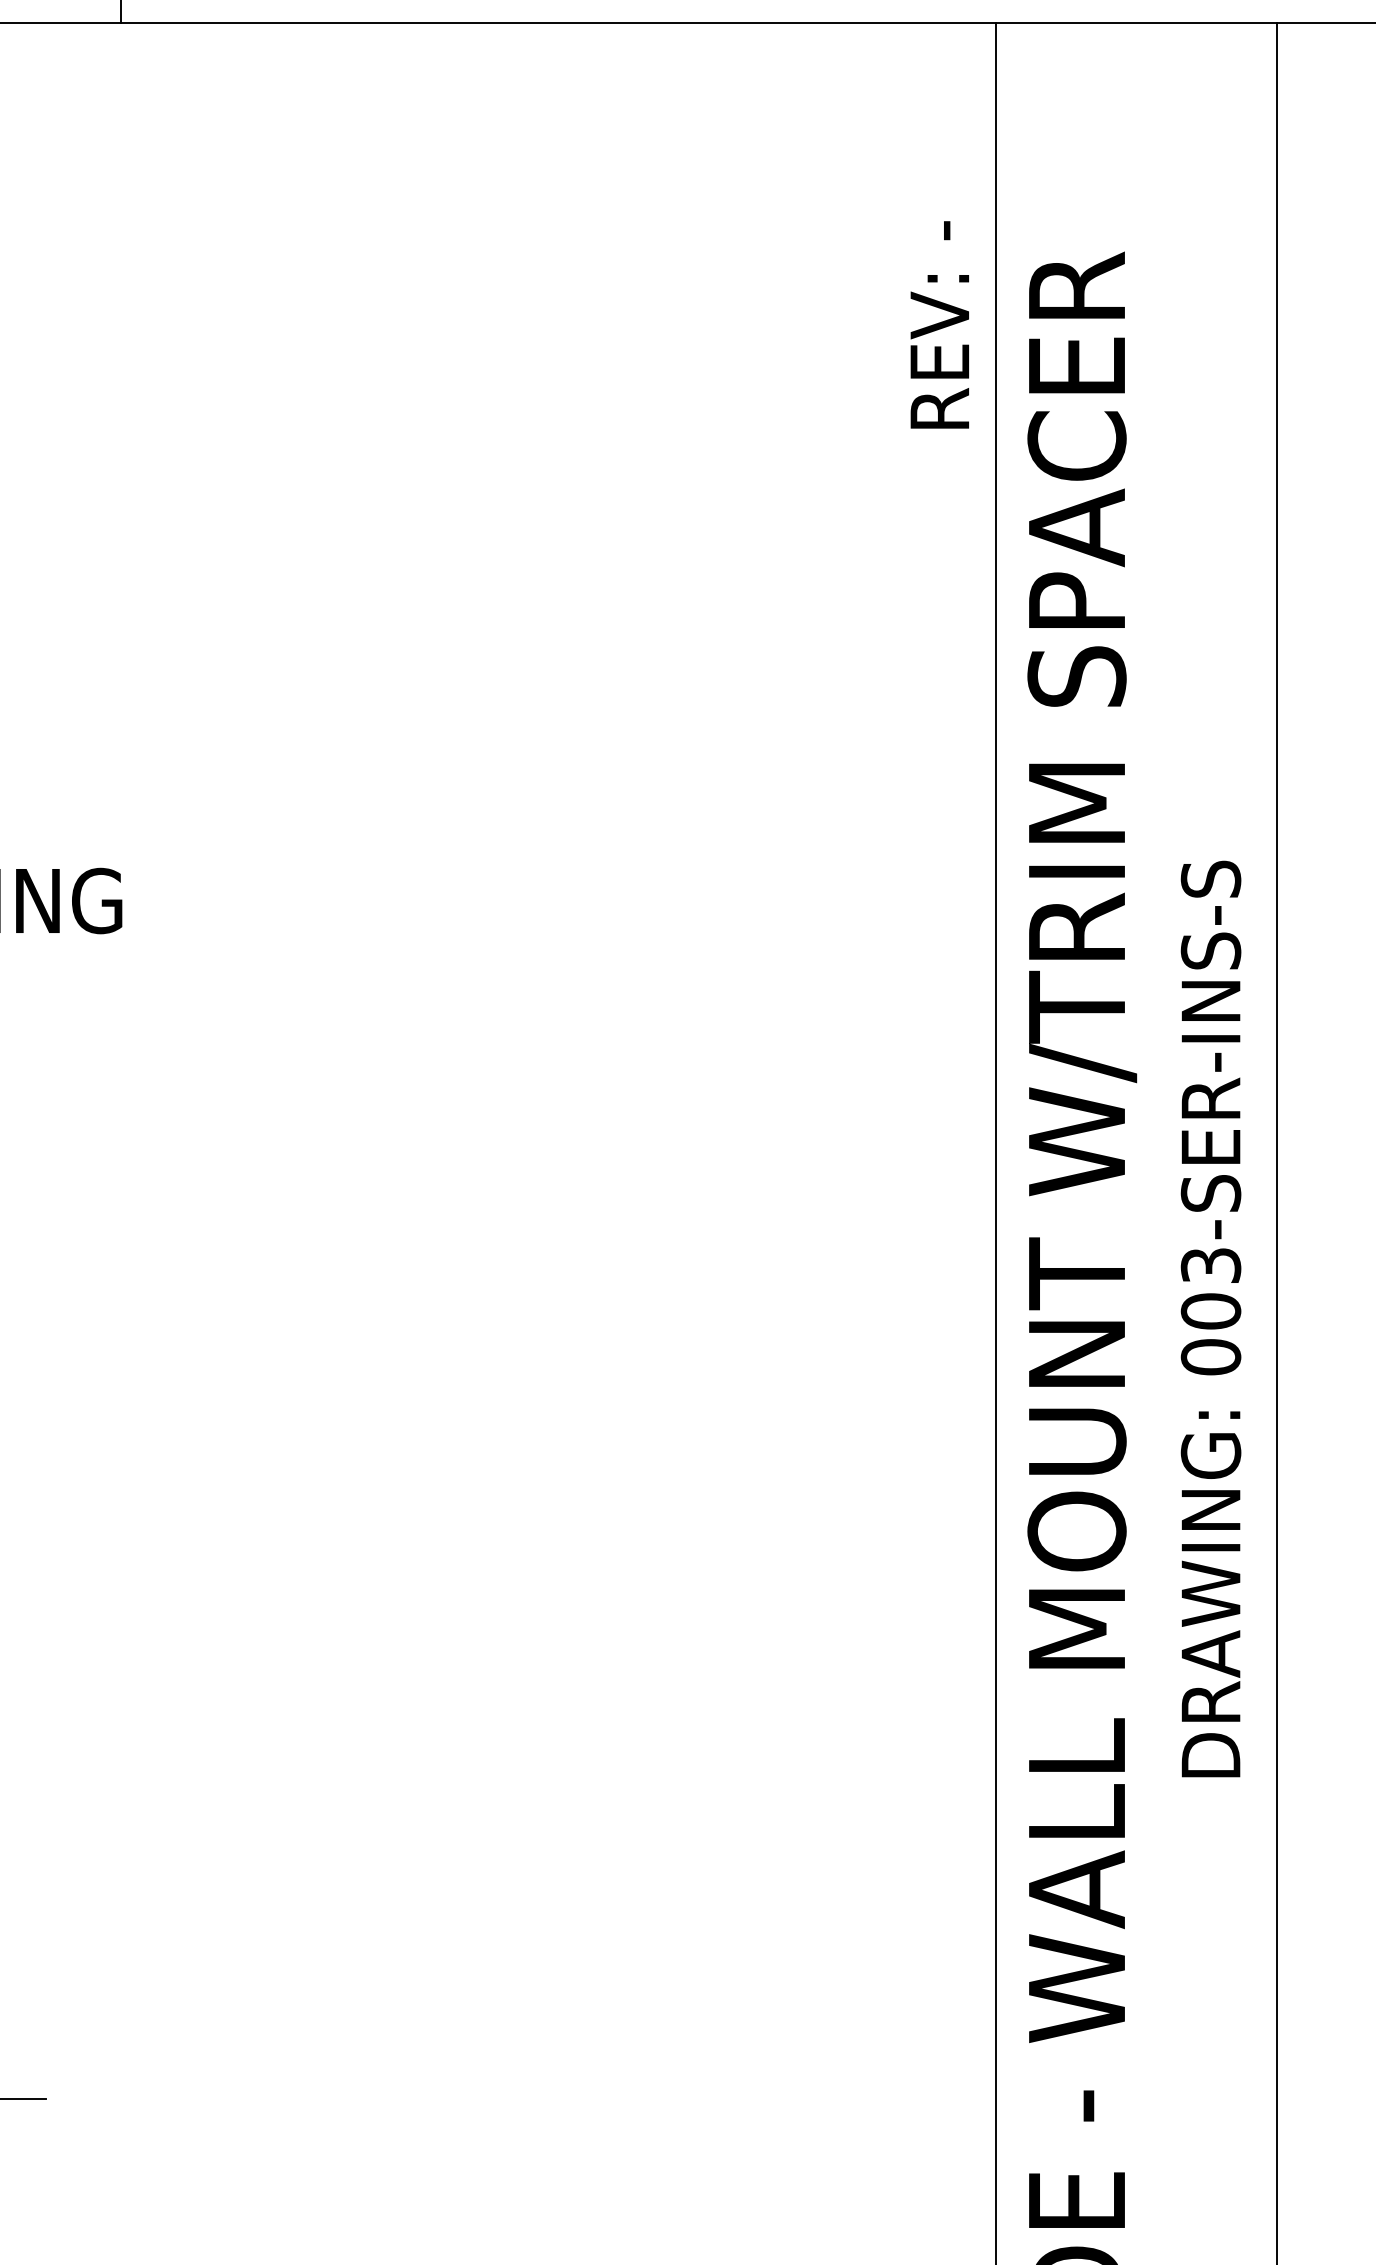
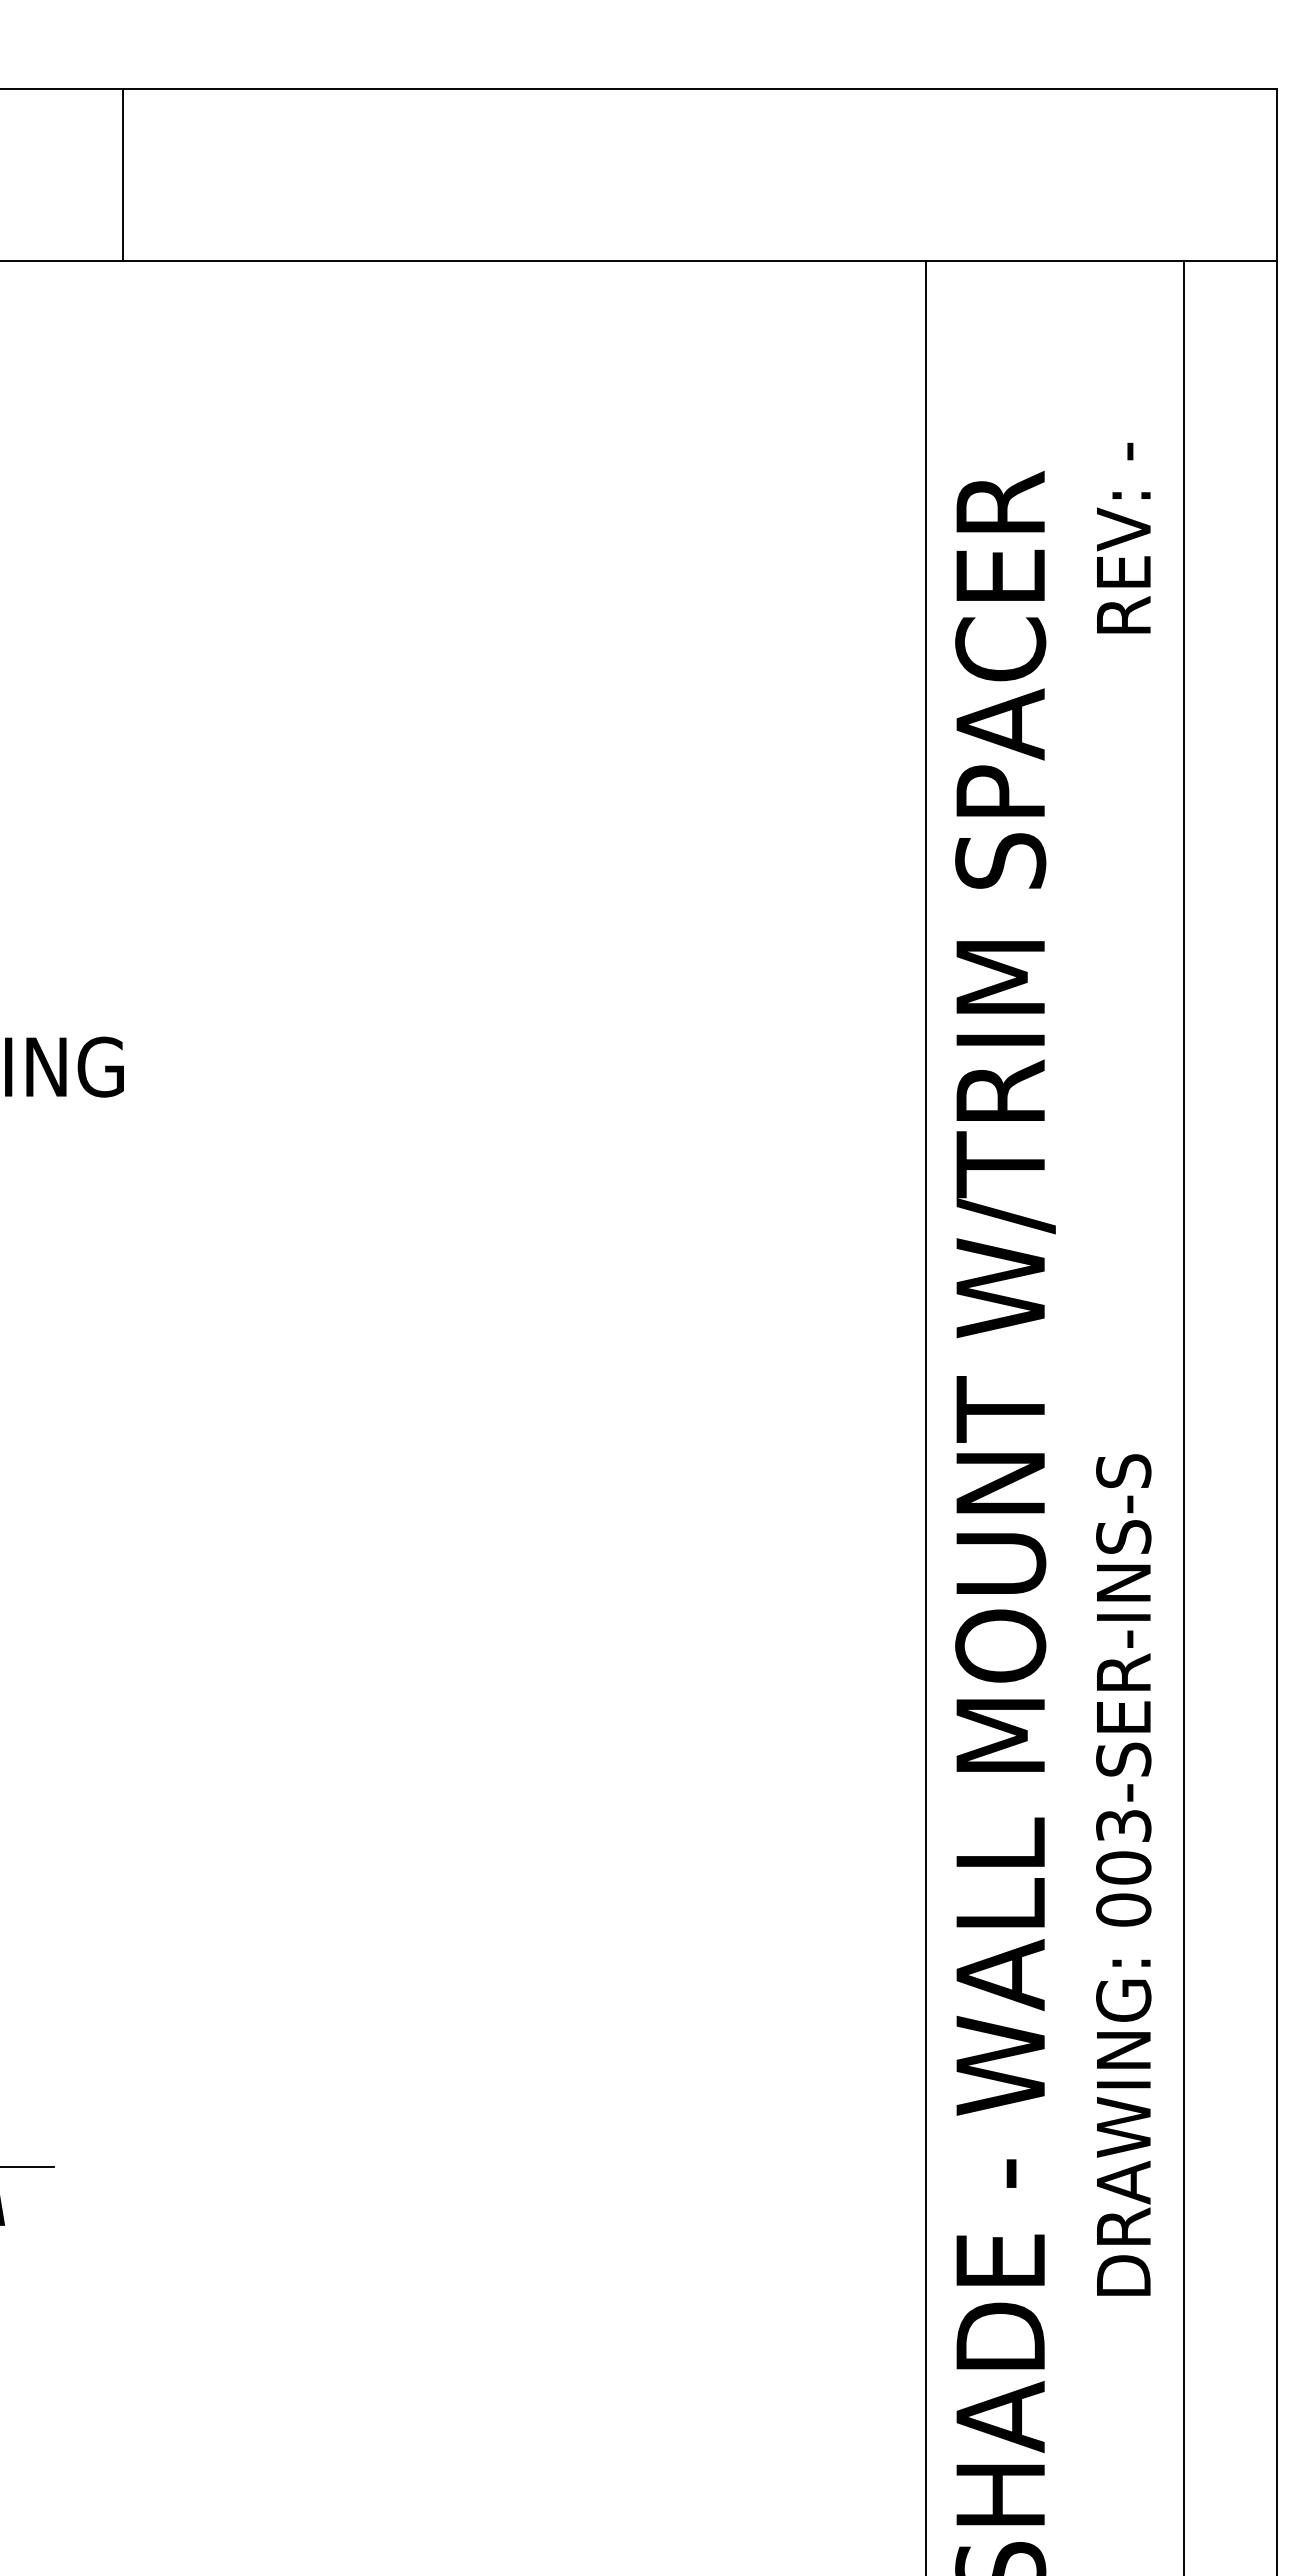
text: (939, 324) -> (1123, 537), moved
text: (1210, 1318) -> (1123, 1874), moved

